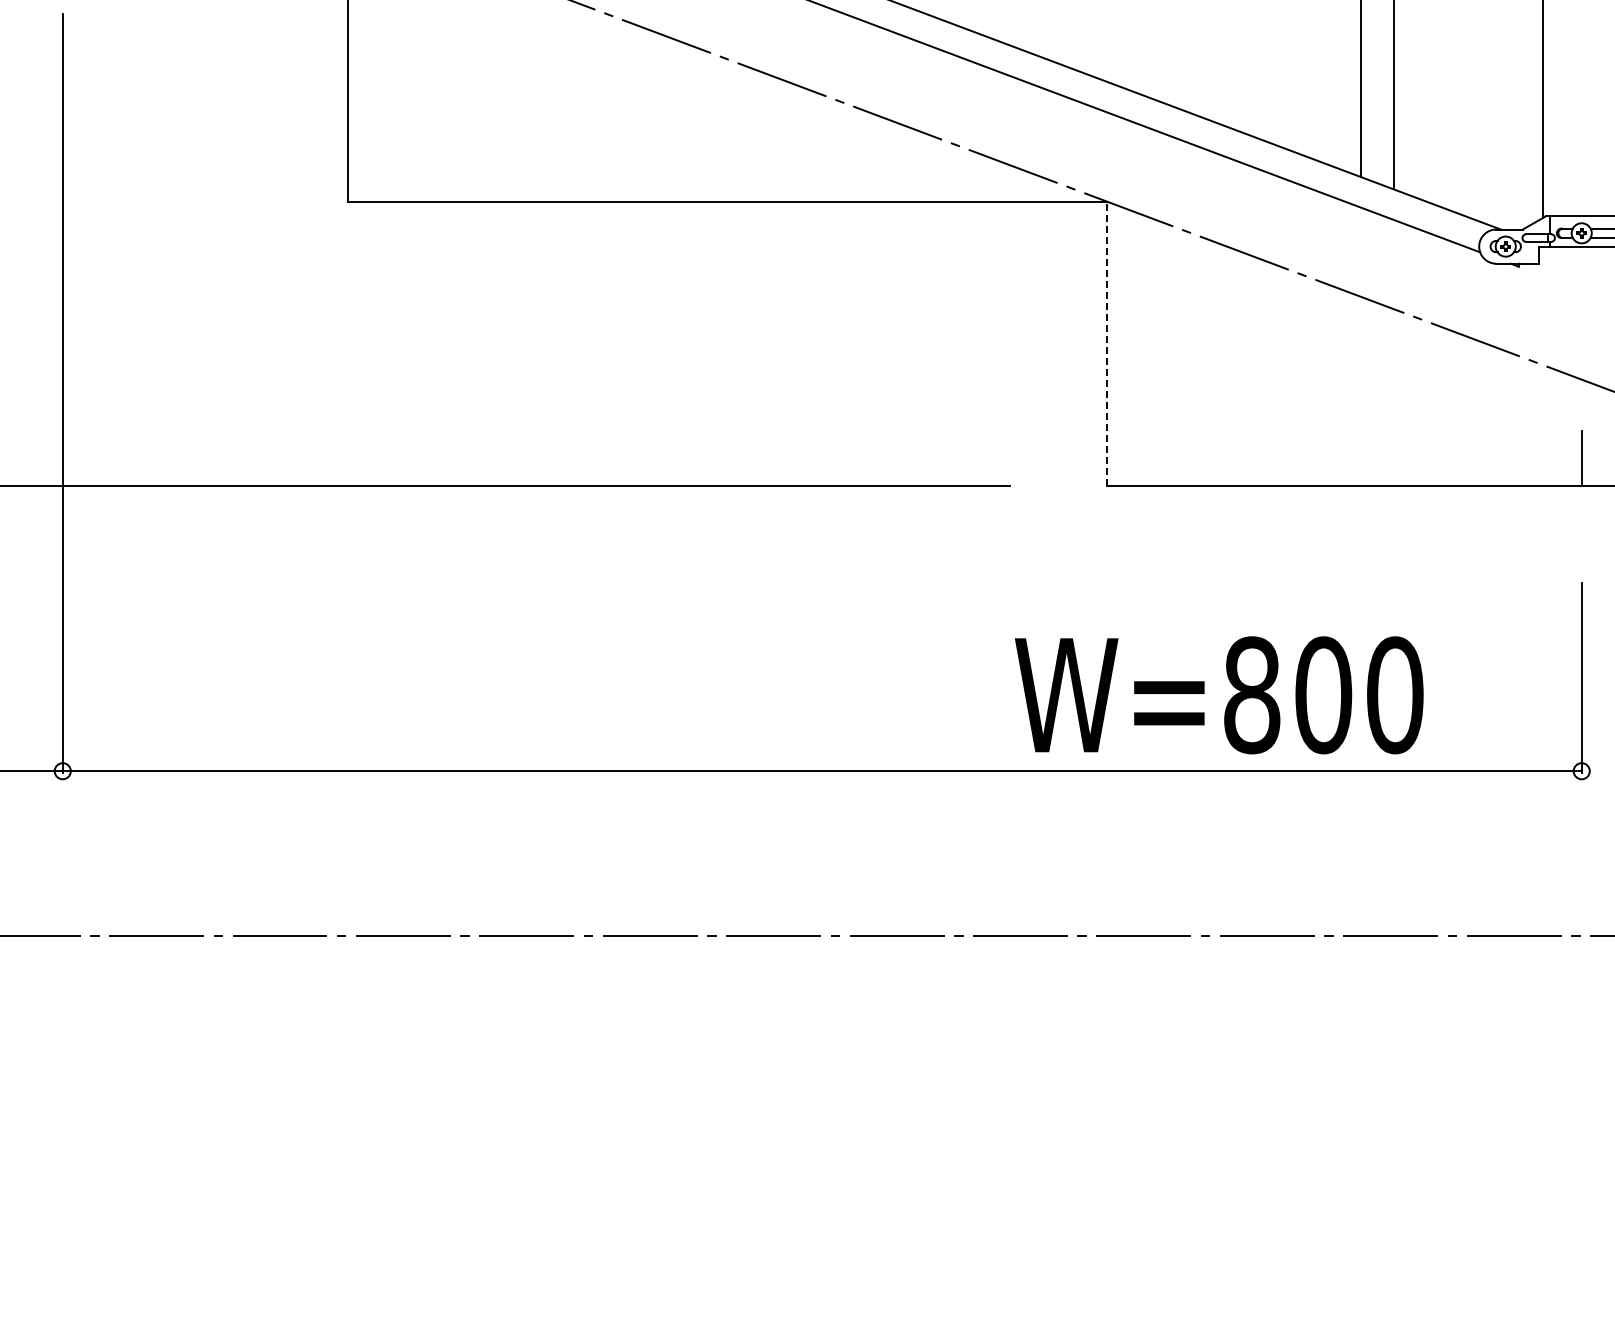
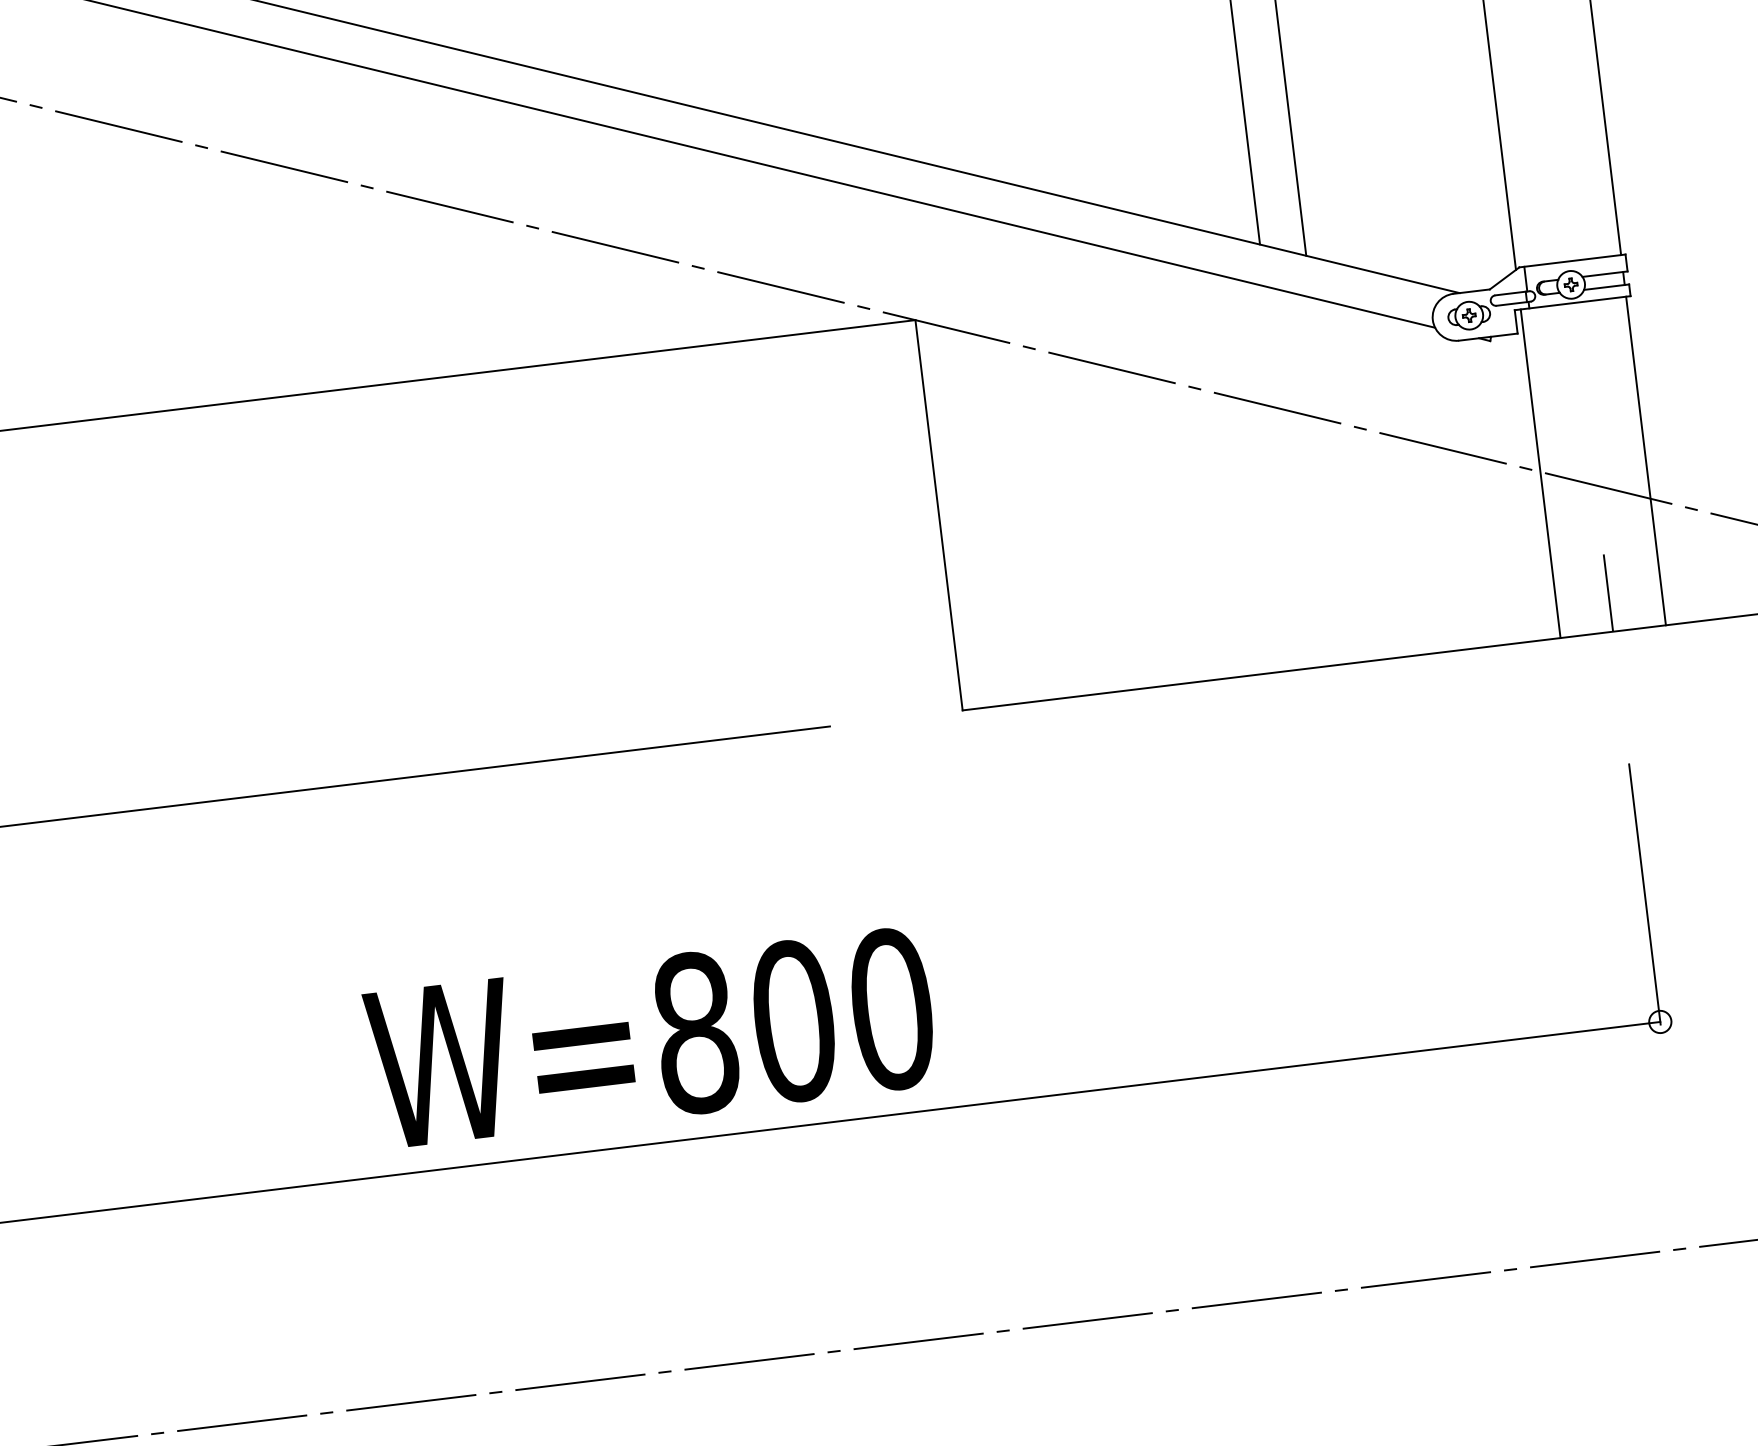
line: (1107, 343) -> (939, 514), dashed -> solid
line: (1543, 366) -> (1540, 473), added
text: (1219, 695) -> (651, 1038), moved

